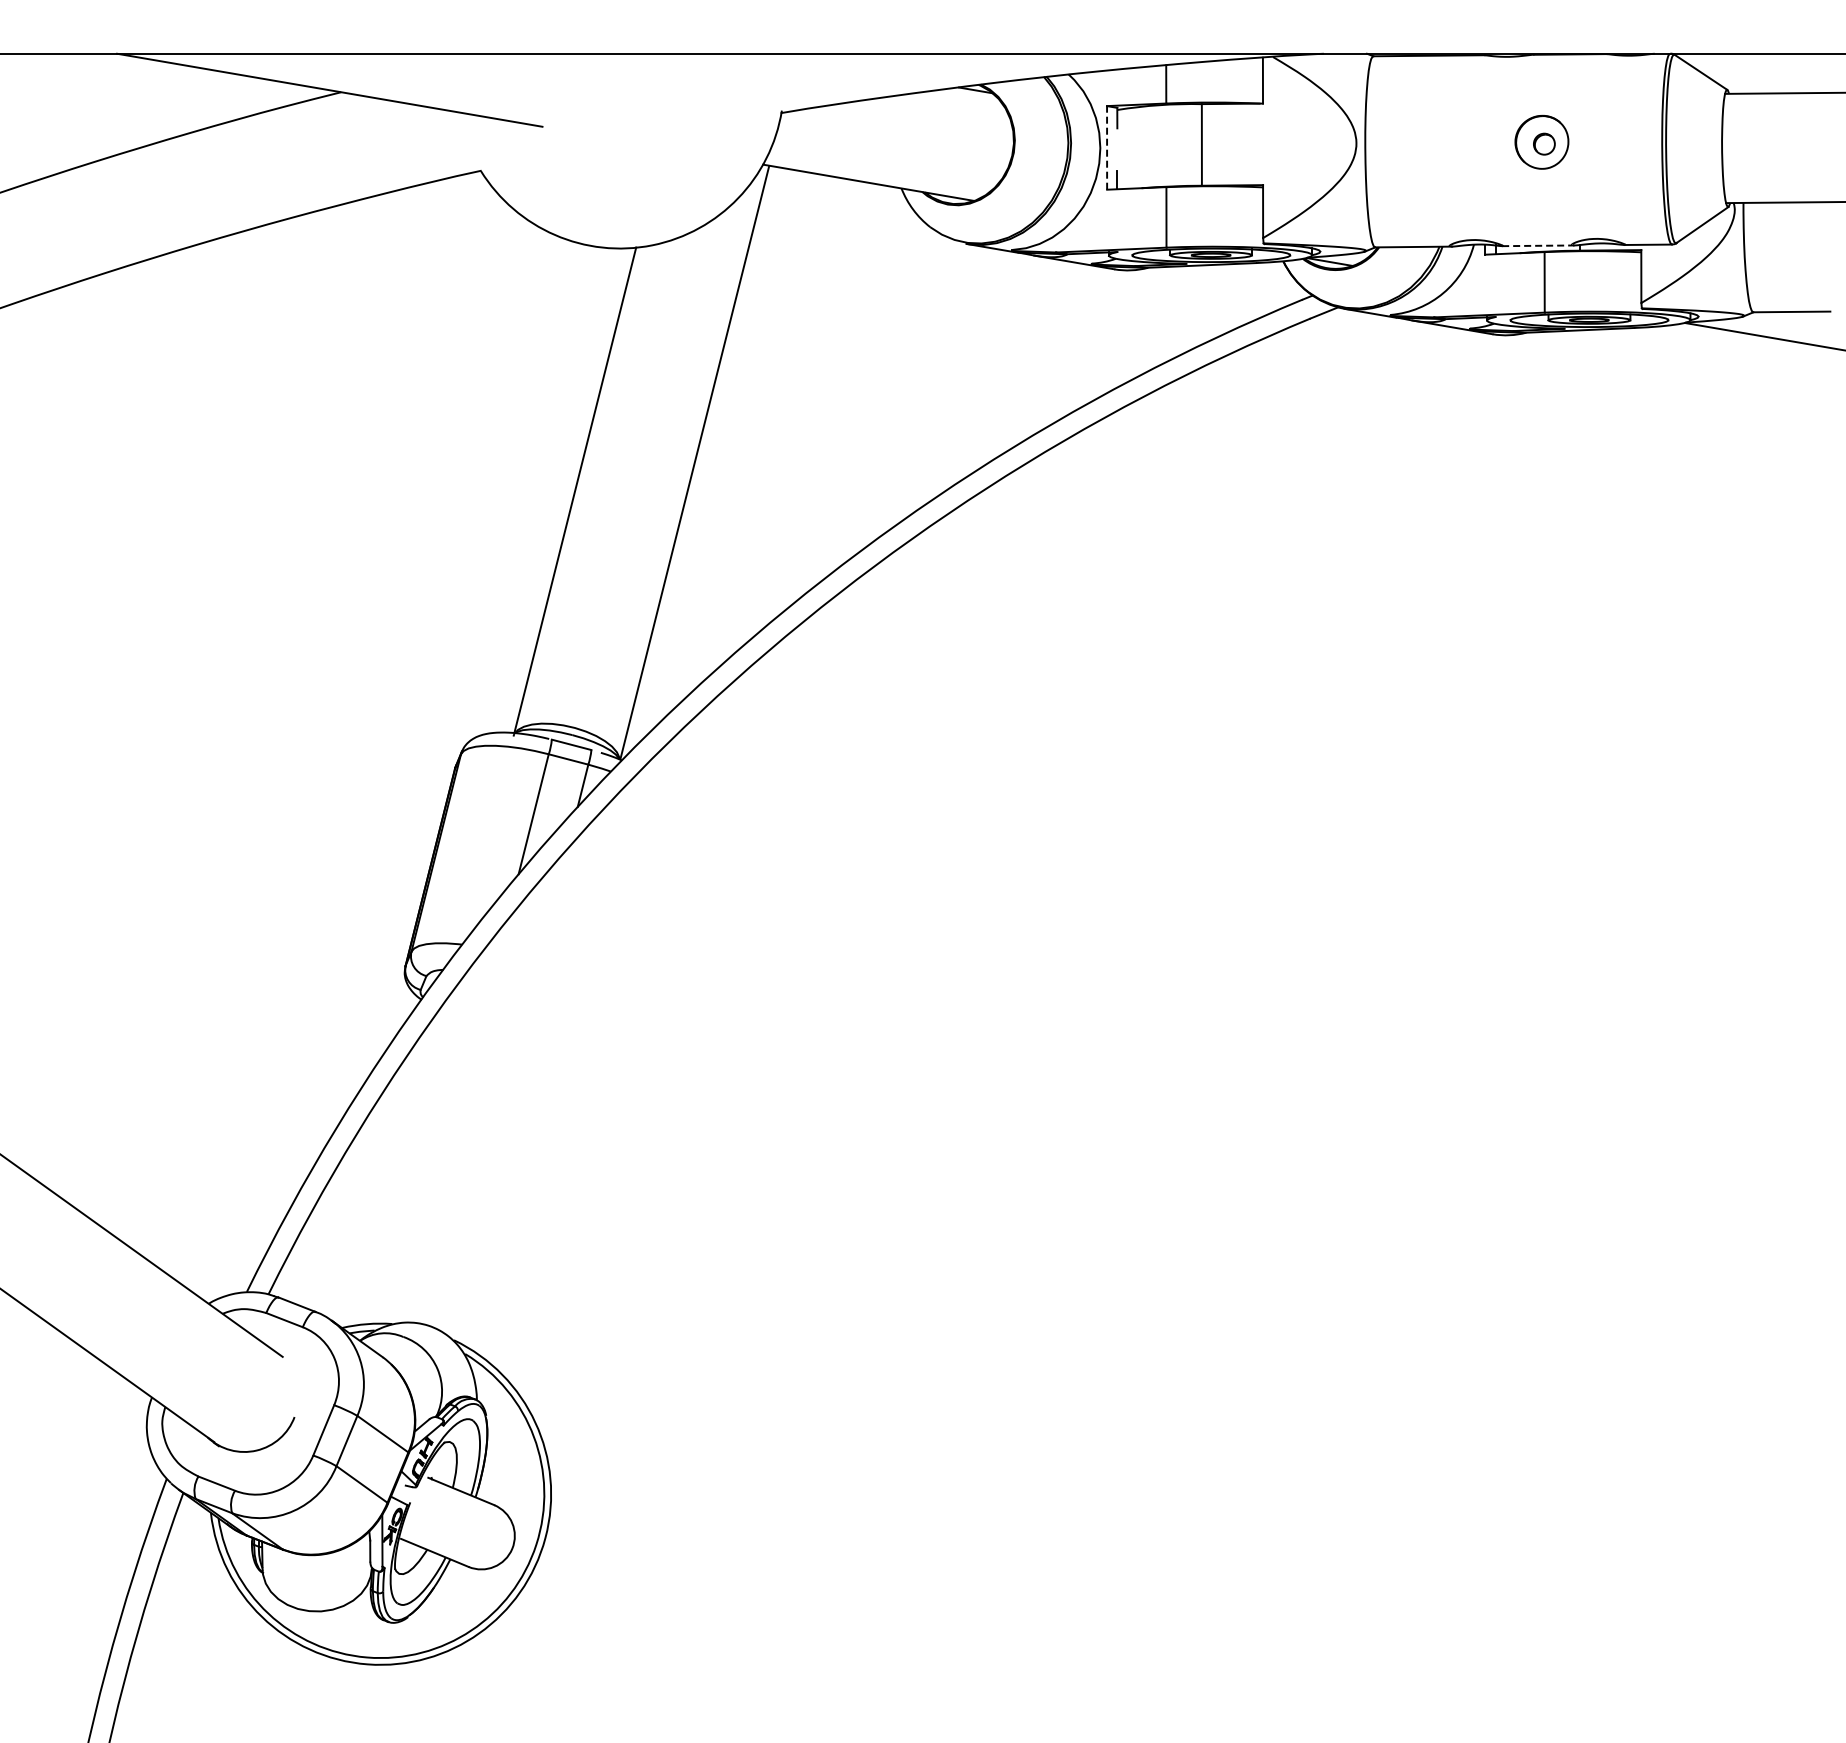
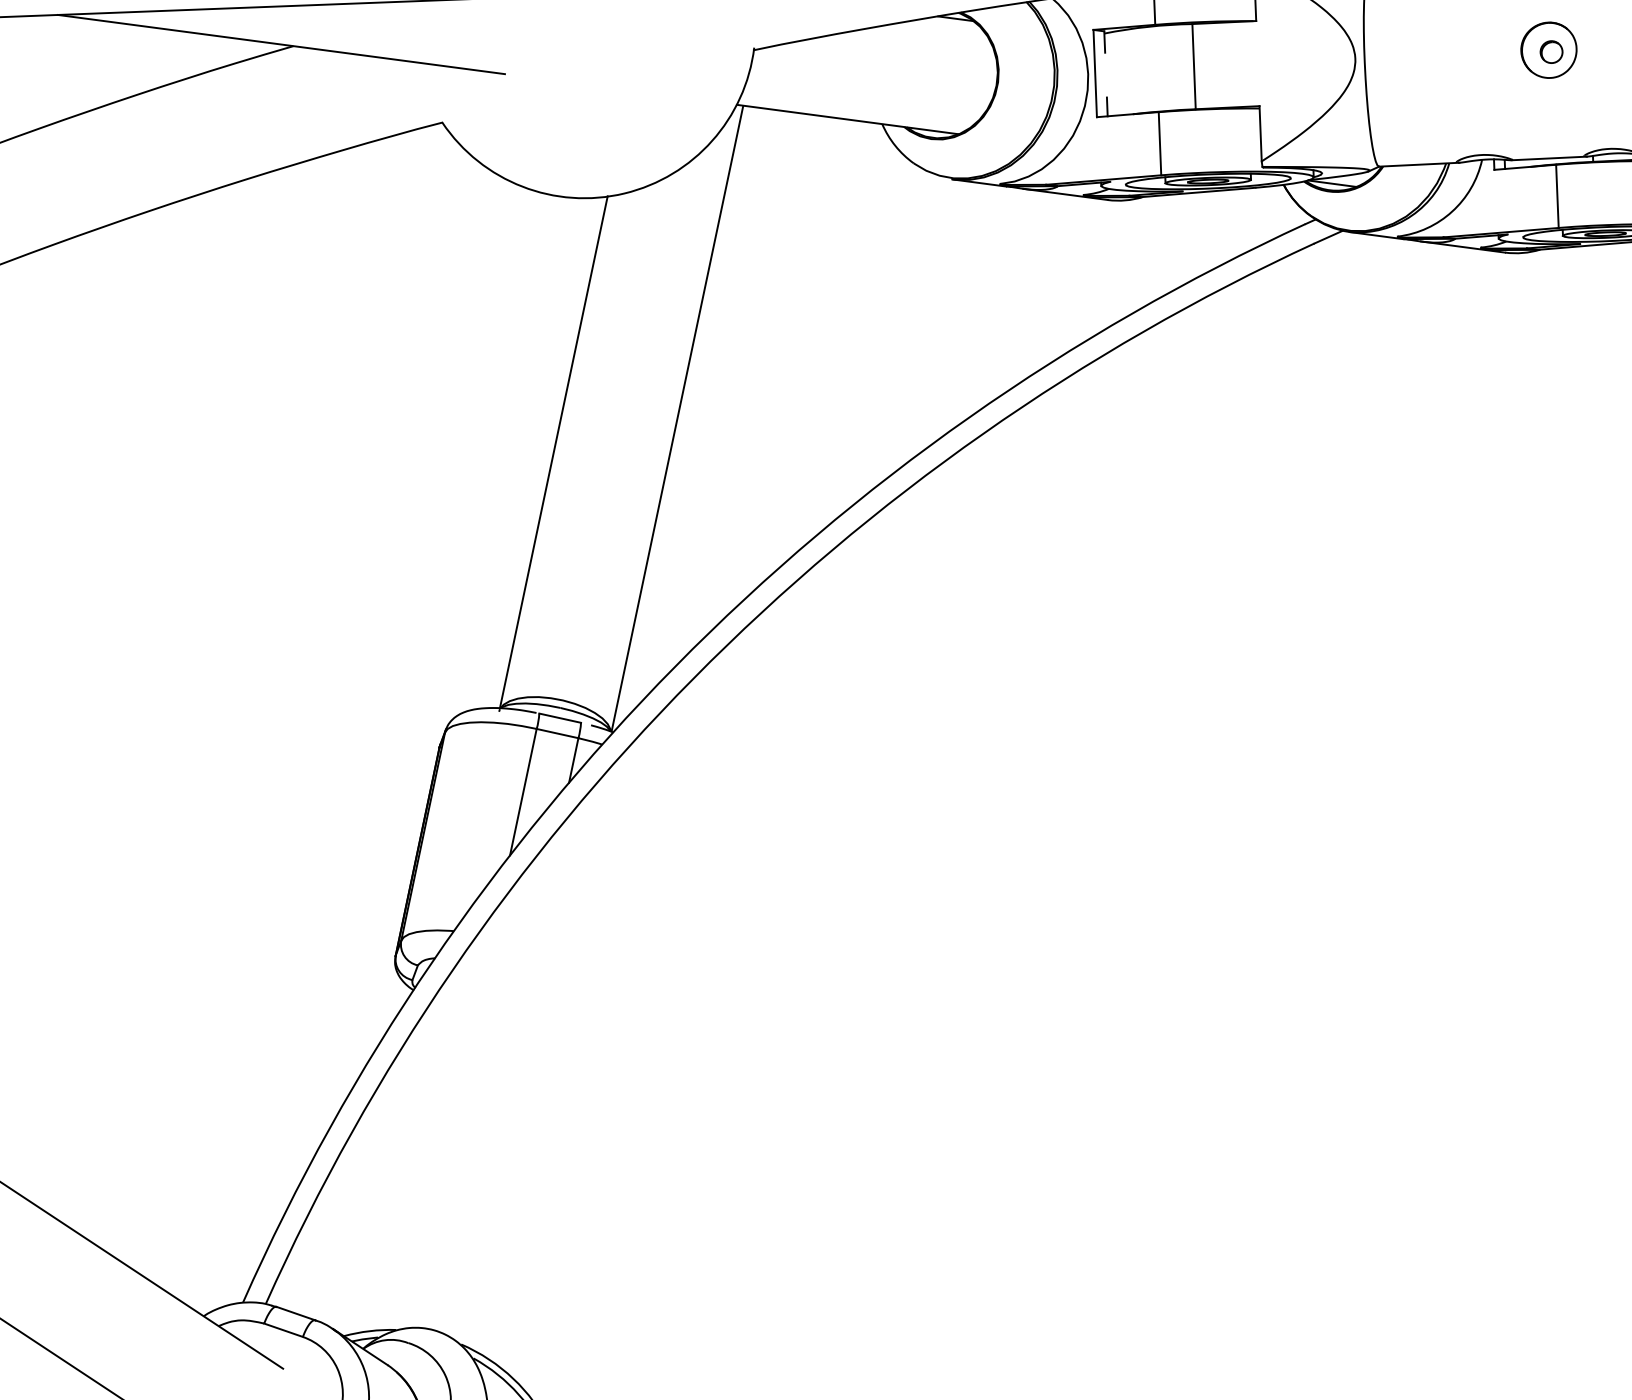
line: (1107, 147) -> (1095, 73), dashed -> solid
line: (1538, 245) -> (1549, 158), dashed -> solid

